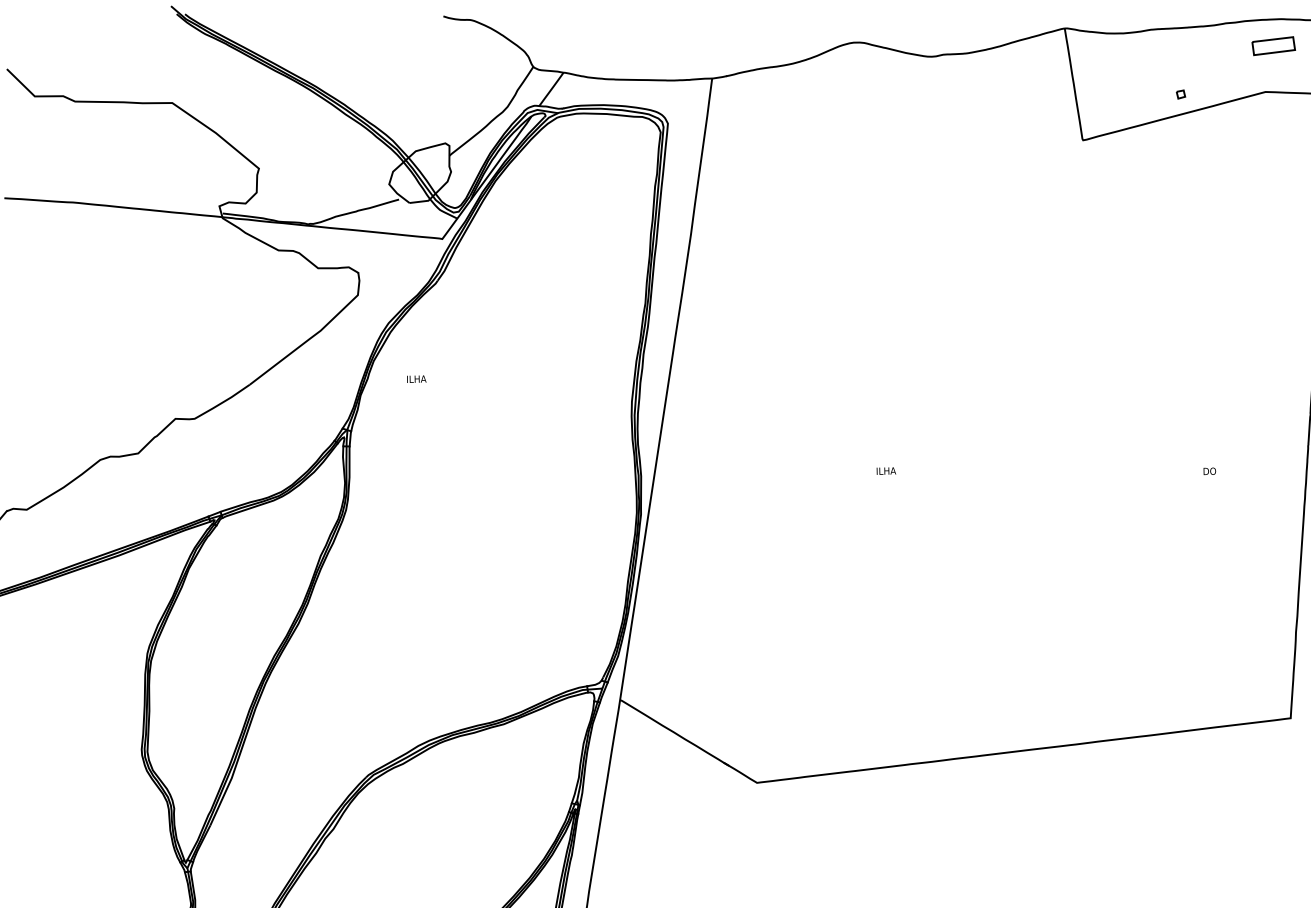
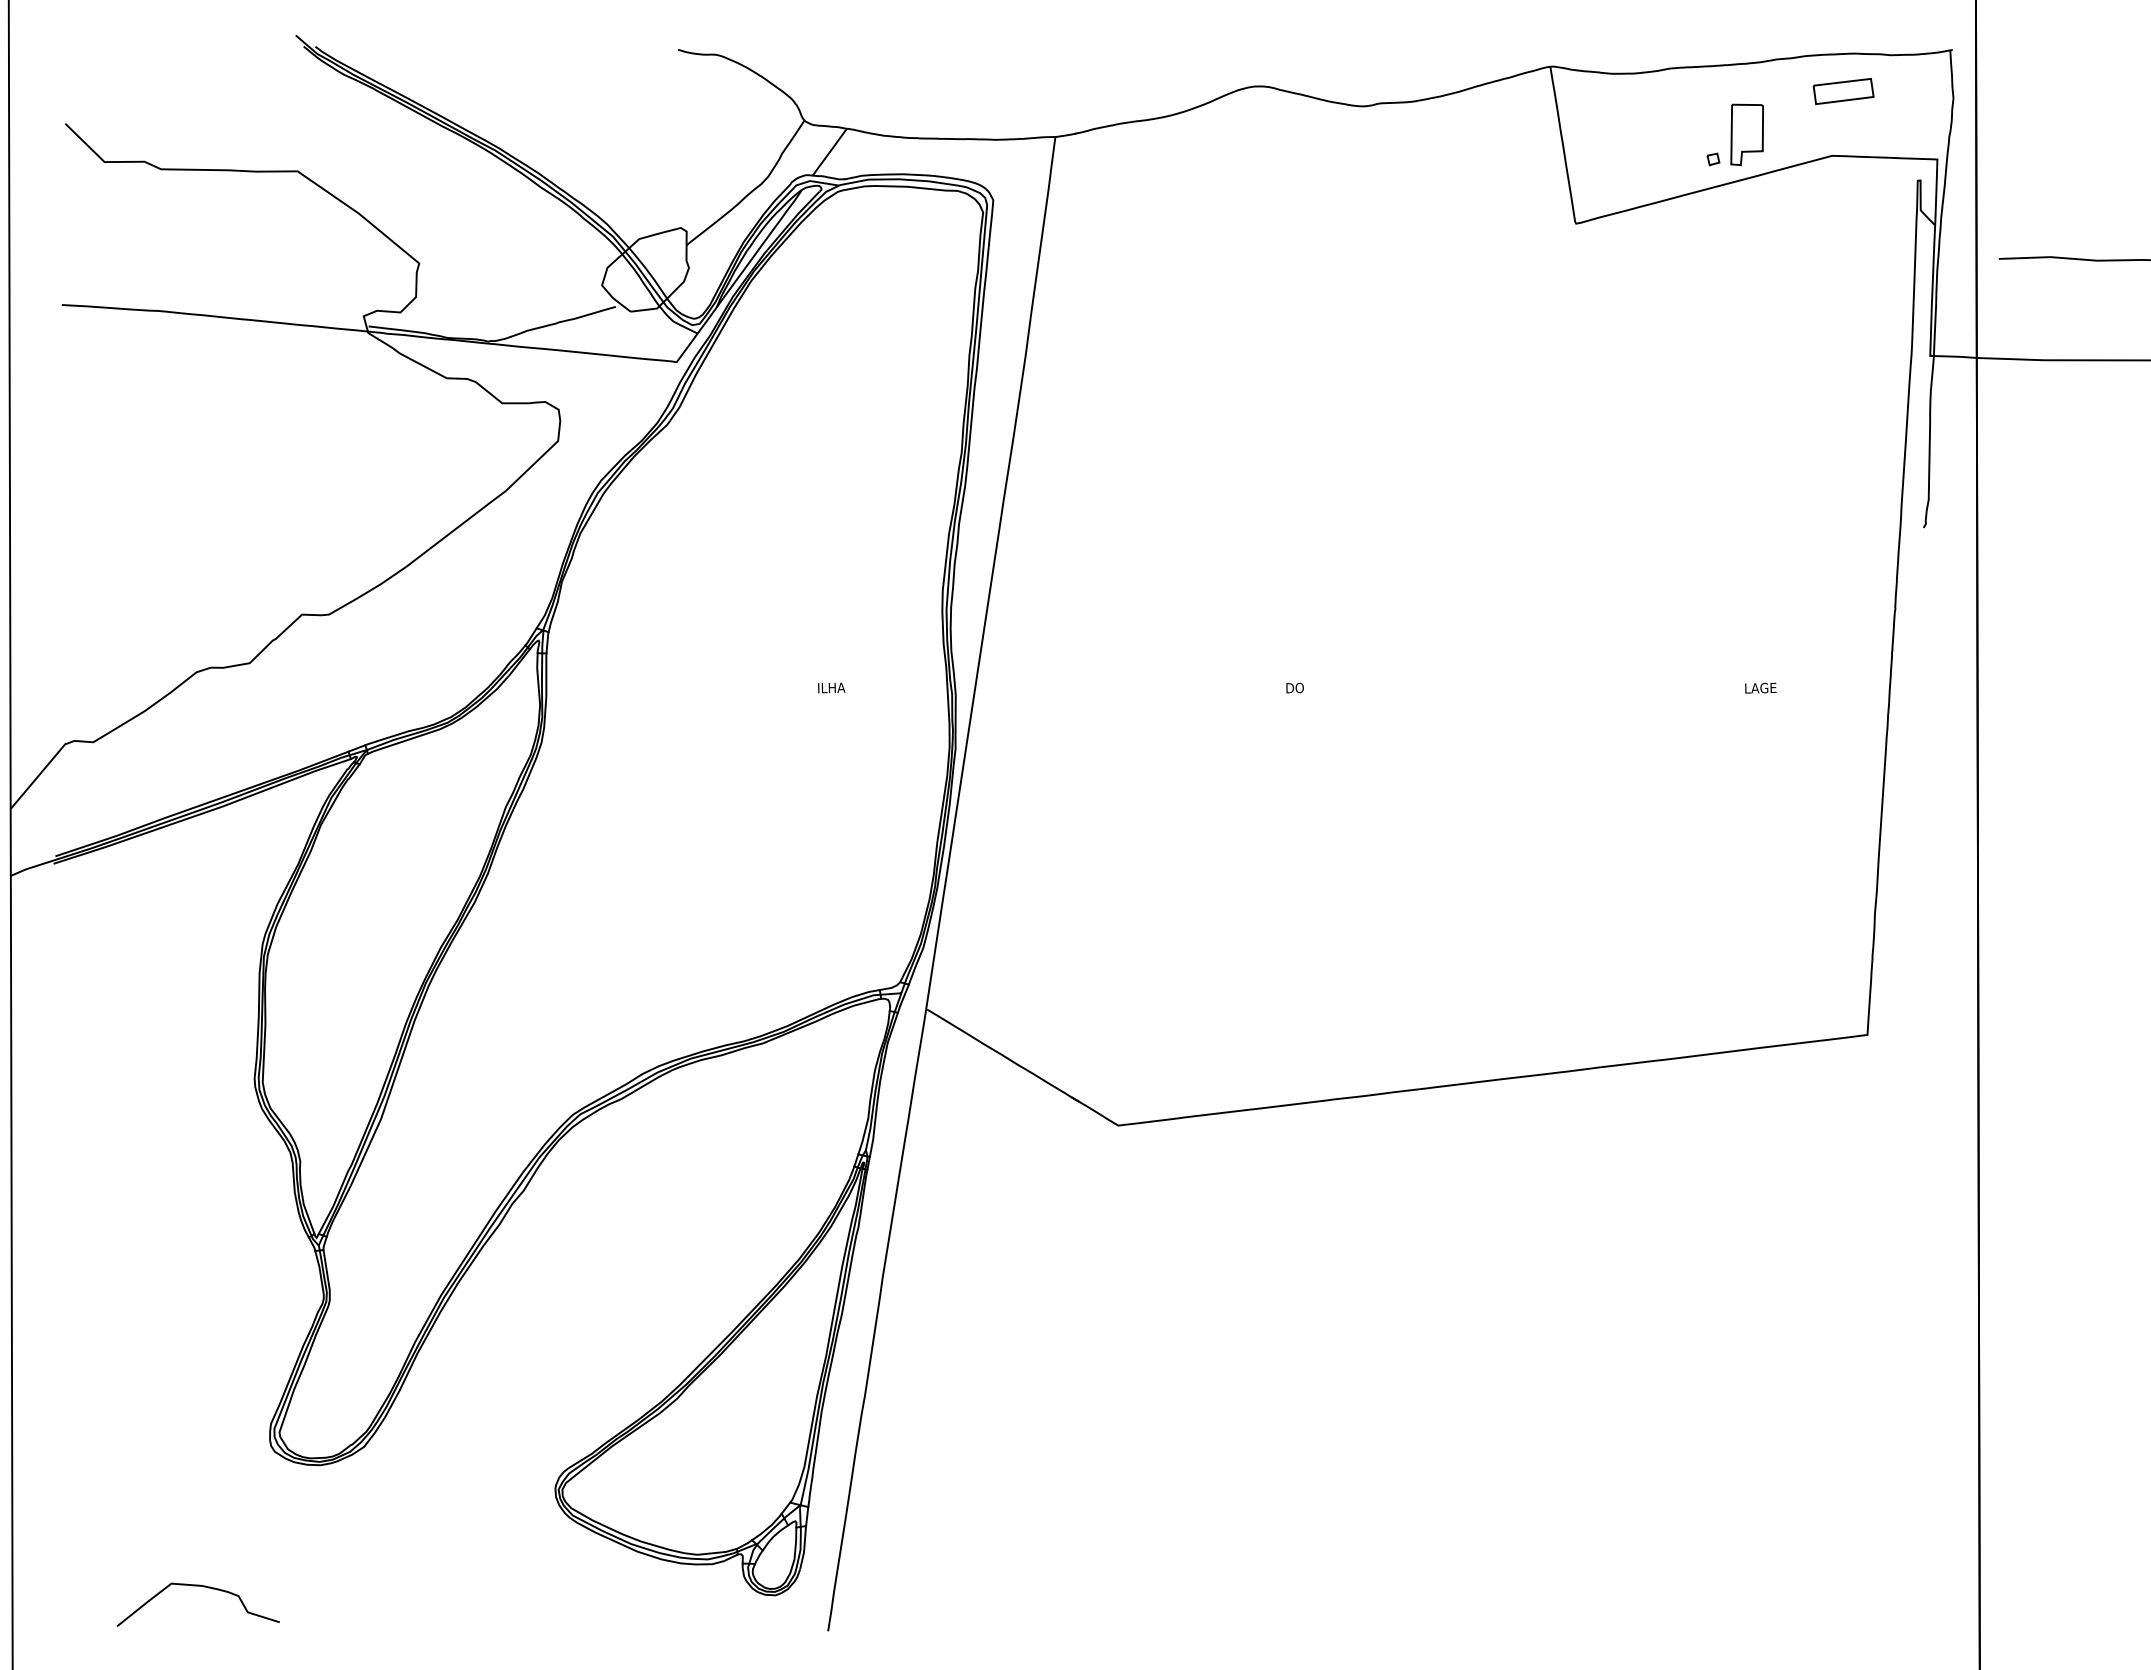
part: (1204, 76) -> (1746, 134), added
text: (416, 378) -> (831, 687), moved
text: (886, 470) -> (1300, 687), ILHA -> DO
text: (1215, 470) -> (1761, 687), DO -> LAGE

